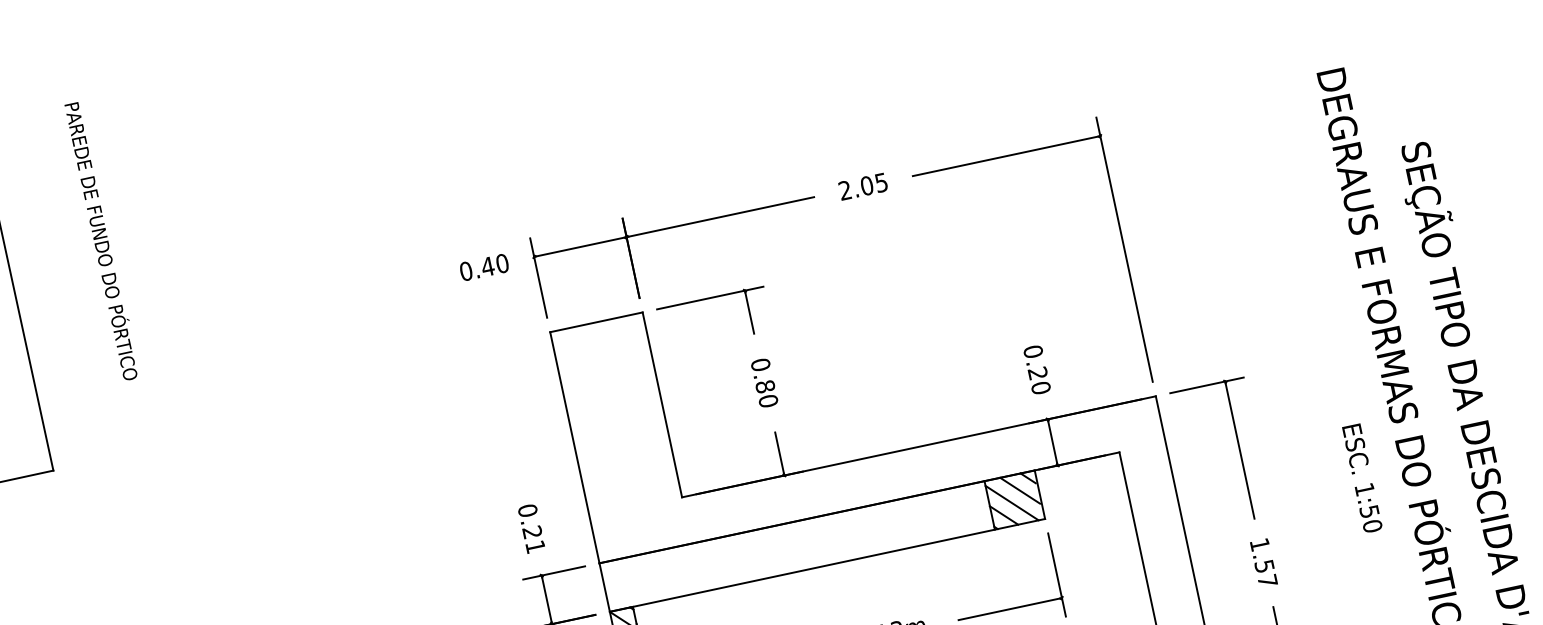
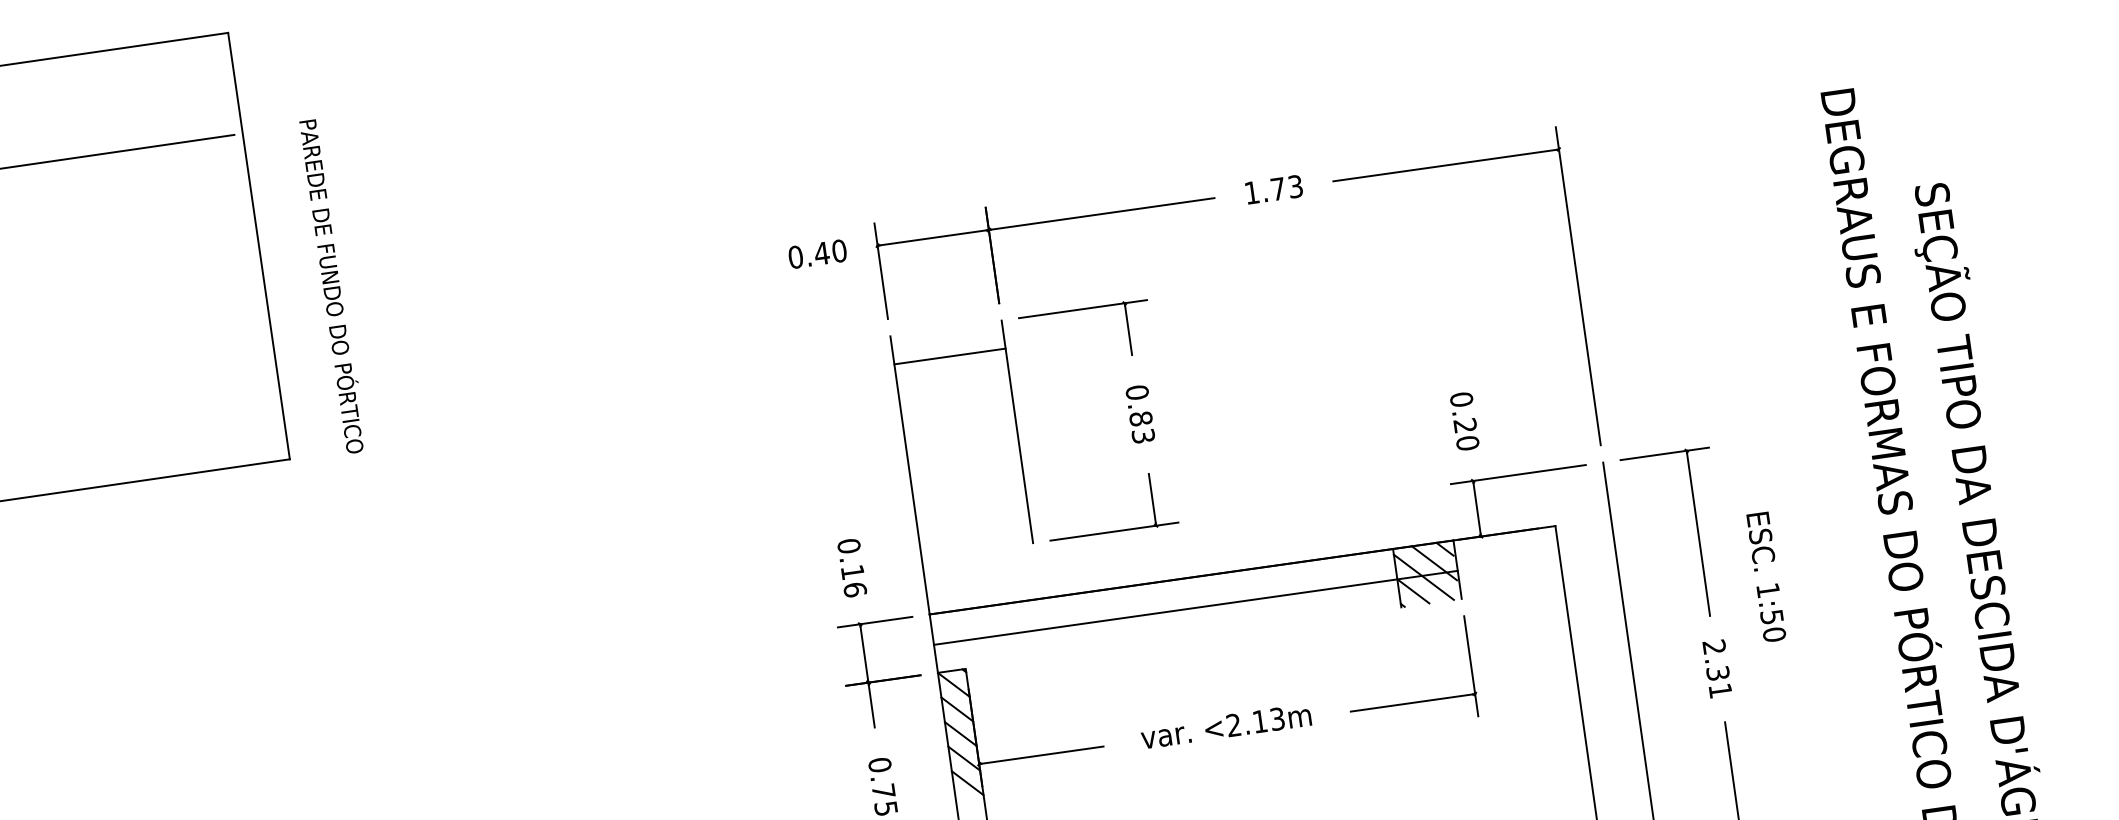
text: (863, 186) -> (1273, 189), 2.05 -> 1.73
text: (101, 241) -> (331, 286), moved
line: (595, 322) -> (949, 356), moved
text: (767, 400) -> (1142, 435), 0.80 -> 0.83
line: (919, 446) -> (1318, 502), removed
text: (1362, 477) -> (1766, 576), moved
text: (533, 539) -> (853, 580), 0.21 -> 0.16
text: (1263, 562) -> (1717, 668), 1.57 -> 2.31
line: (827, 565) -> (1195, 607), moved

